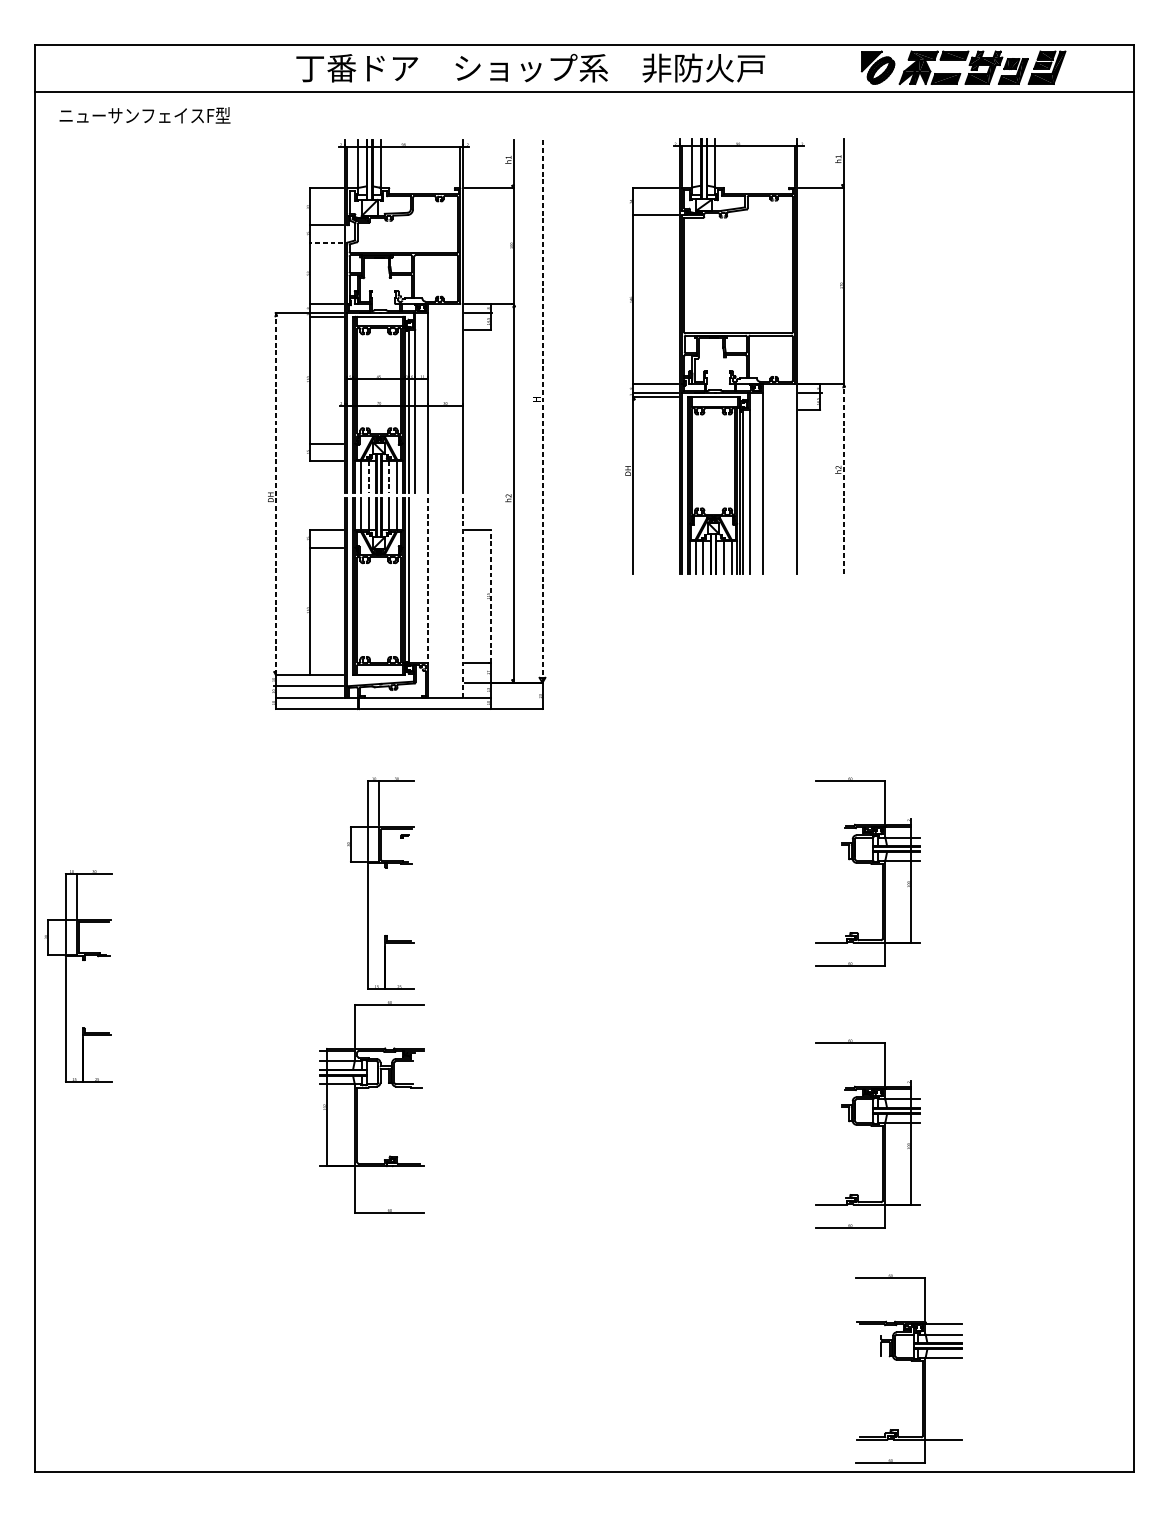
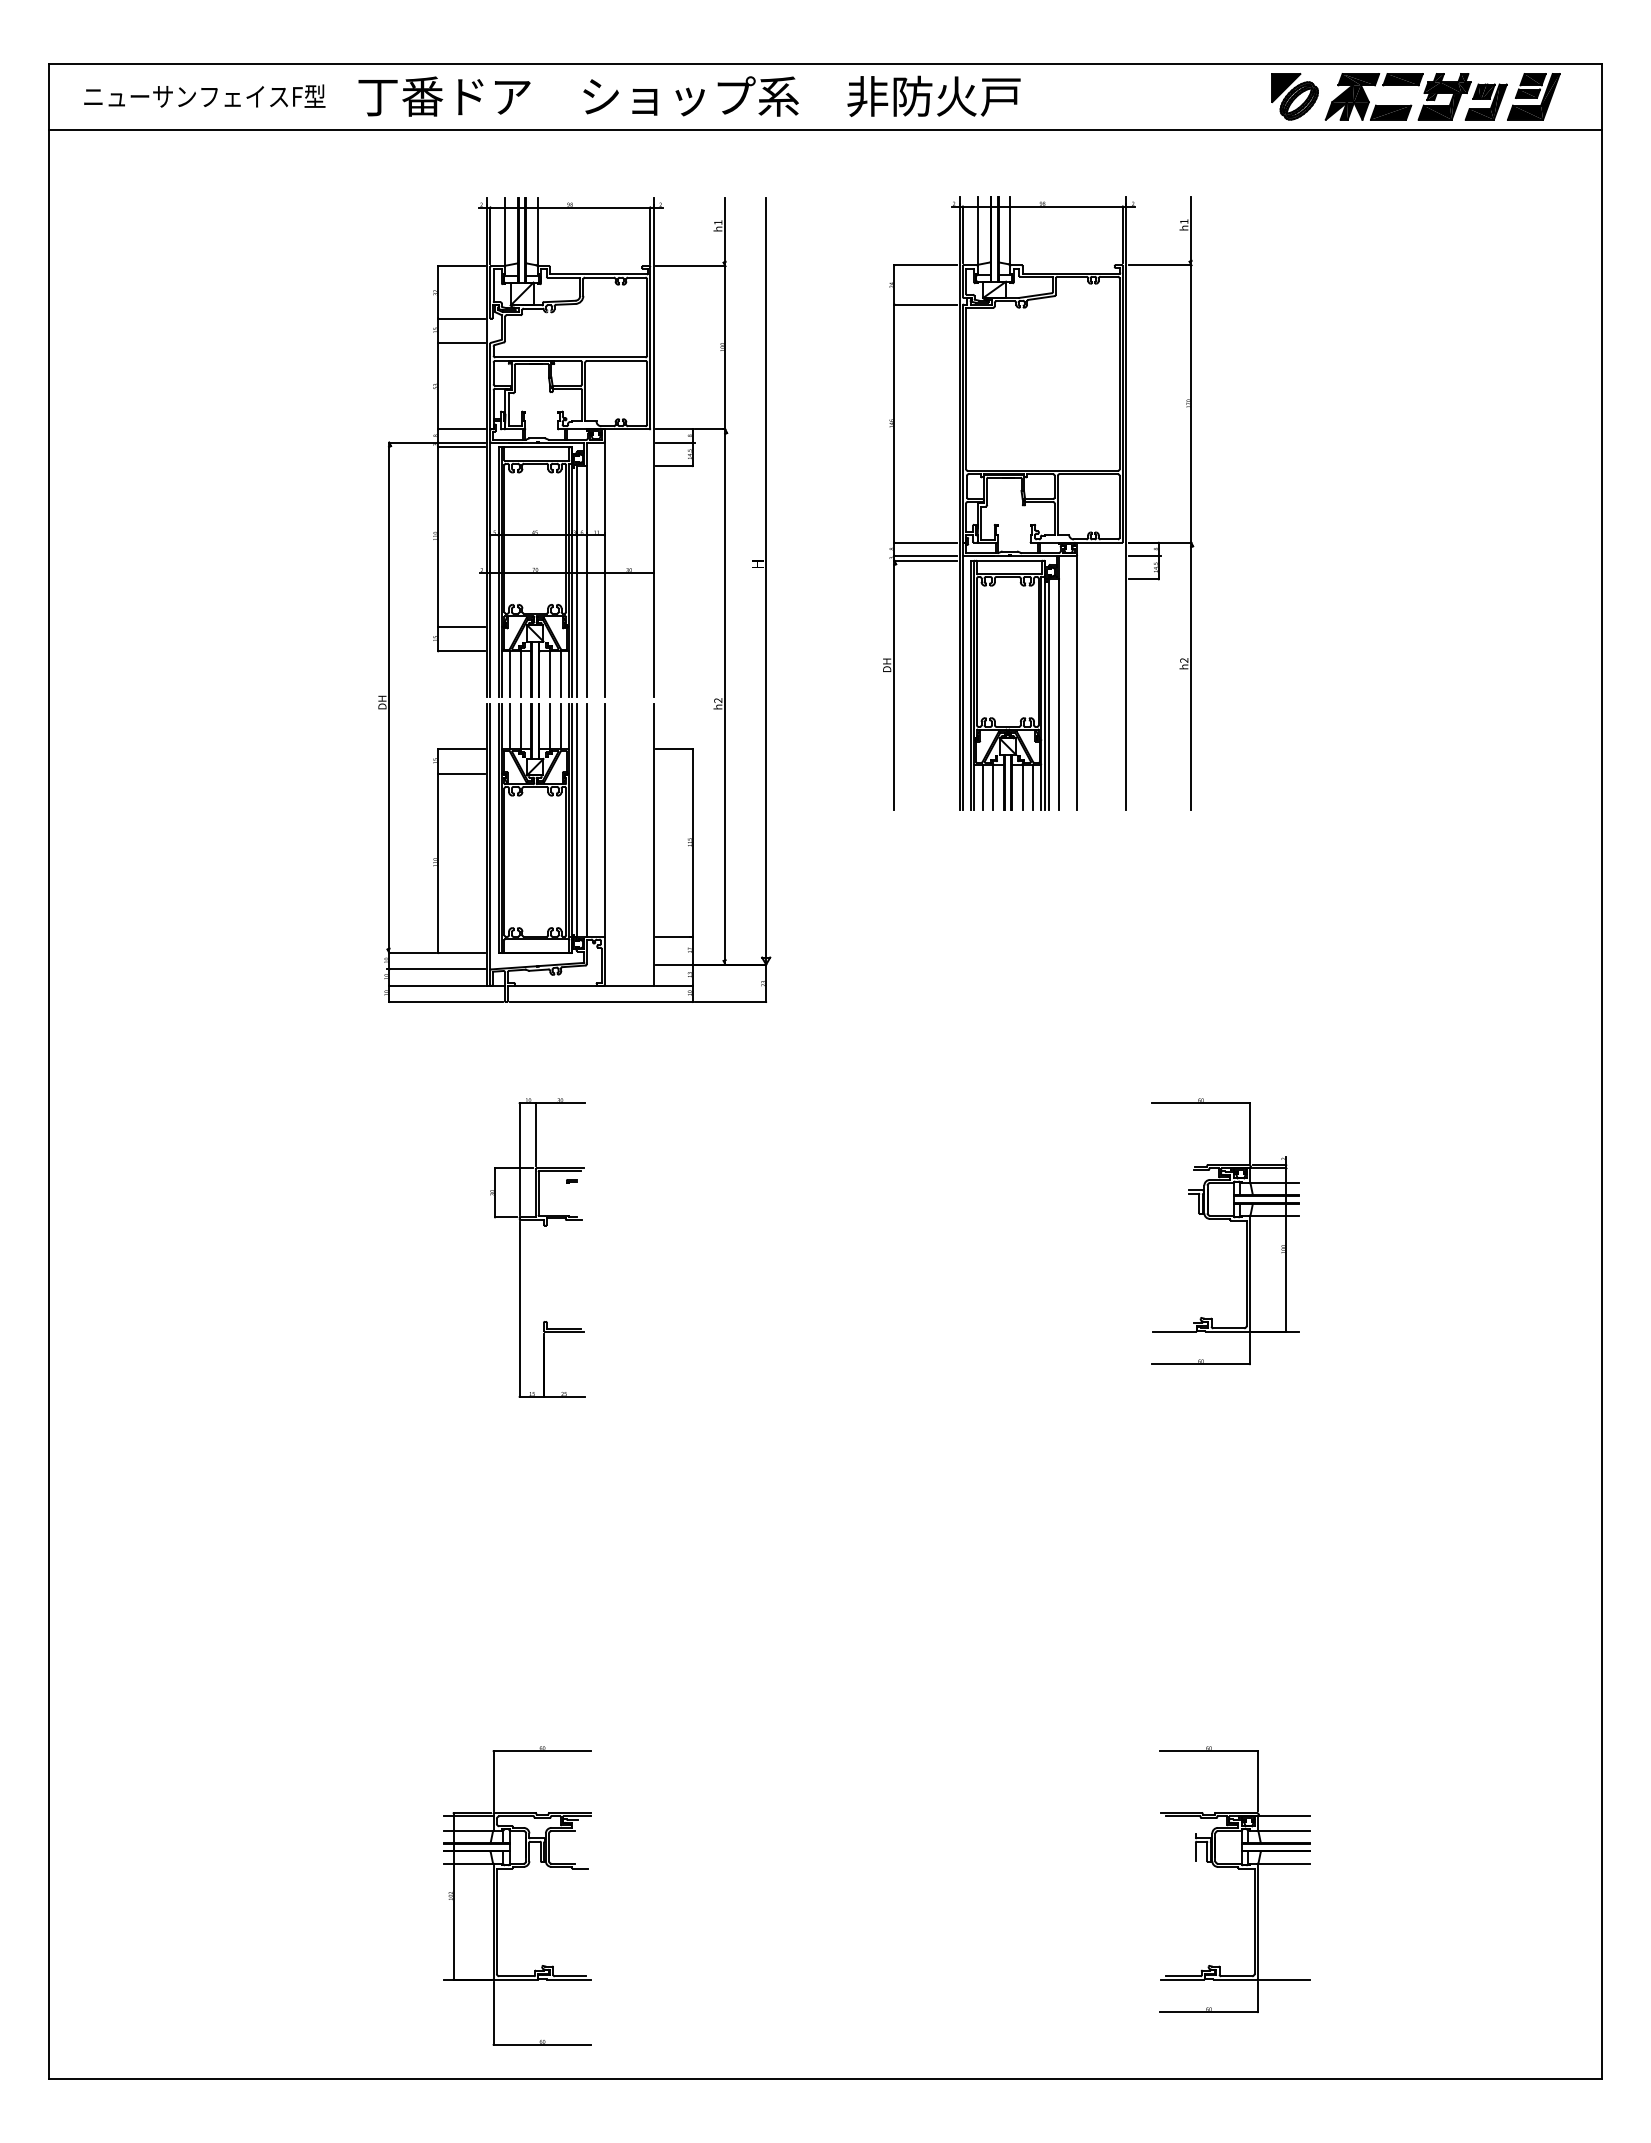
part: (968, 65) -> (1423, 93), moved
text: (530, 67) -> (689, 95), moved
text: (144, 114) -> (204, 95), moved
line: (326, 242) -> (461, 342), dashed -> solid
line: (542, 410) -> (766, 580), dashed -> solid
line: (368, 477) -> (520, 674), dashed -> solid
line: (389, 477) -> (550, 674), dashed -> solid
line: (843, 478) -> (1191, 676), dashed -> solid
line: (275, 493) -> (389, 697), dashed -> solid
line: (415, 580) -> (586, 819), added
line: (428, 580) -> (604, 820), dashed -> solid
line: (490, 597) -> (692, 843), dashed -> solid
line: (462, 598) -> (653, 845), dashed -> solid
part: (66, 975) -> (93, 1378), removed
part: (357, 1106) -> (497, 1895), moved
part: (871, 1126) -> (1230, 1591), removed
part: (911, 1361) -> (1238, 1869), moved

